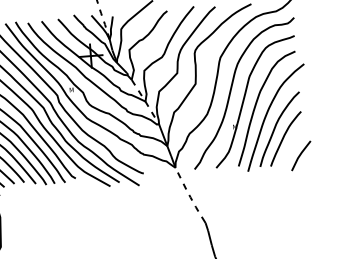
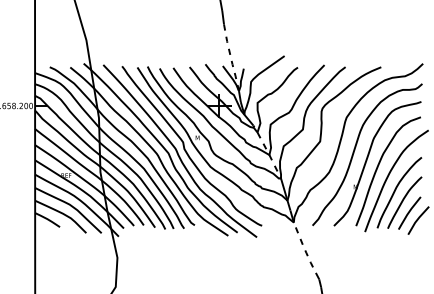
curve: (291, 148) -> (409, 212), added

